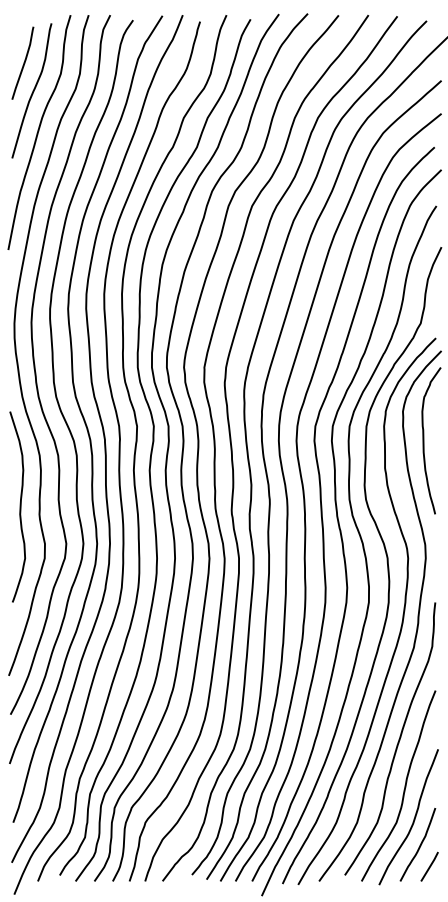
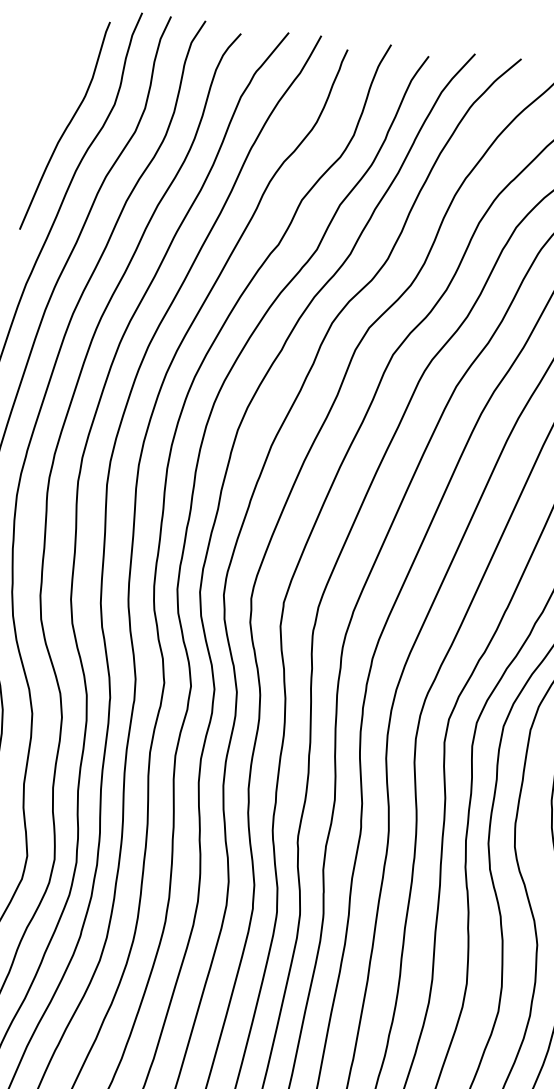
curve: (23, 62) -> (57, 78), removed

